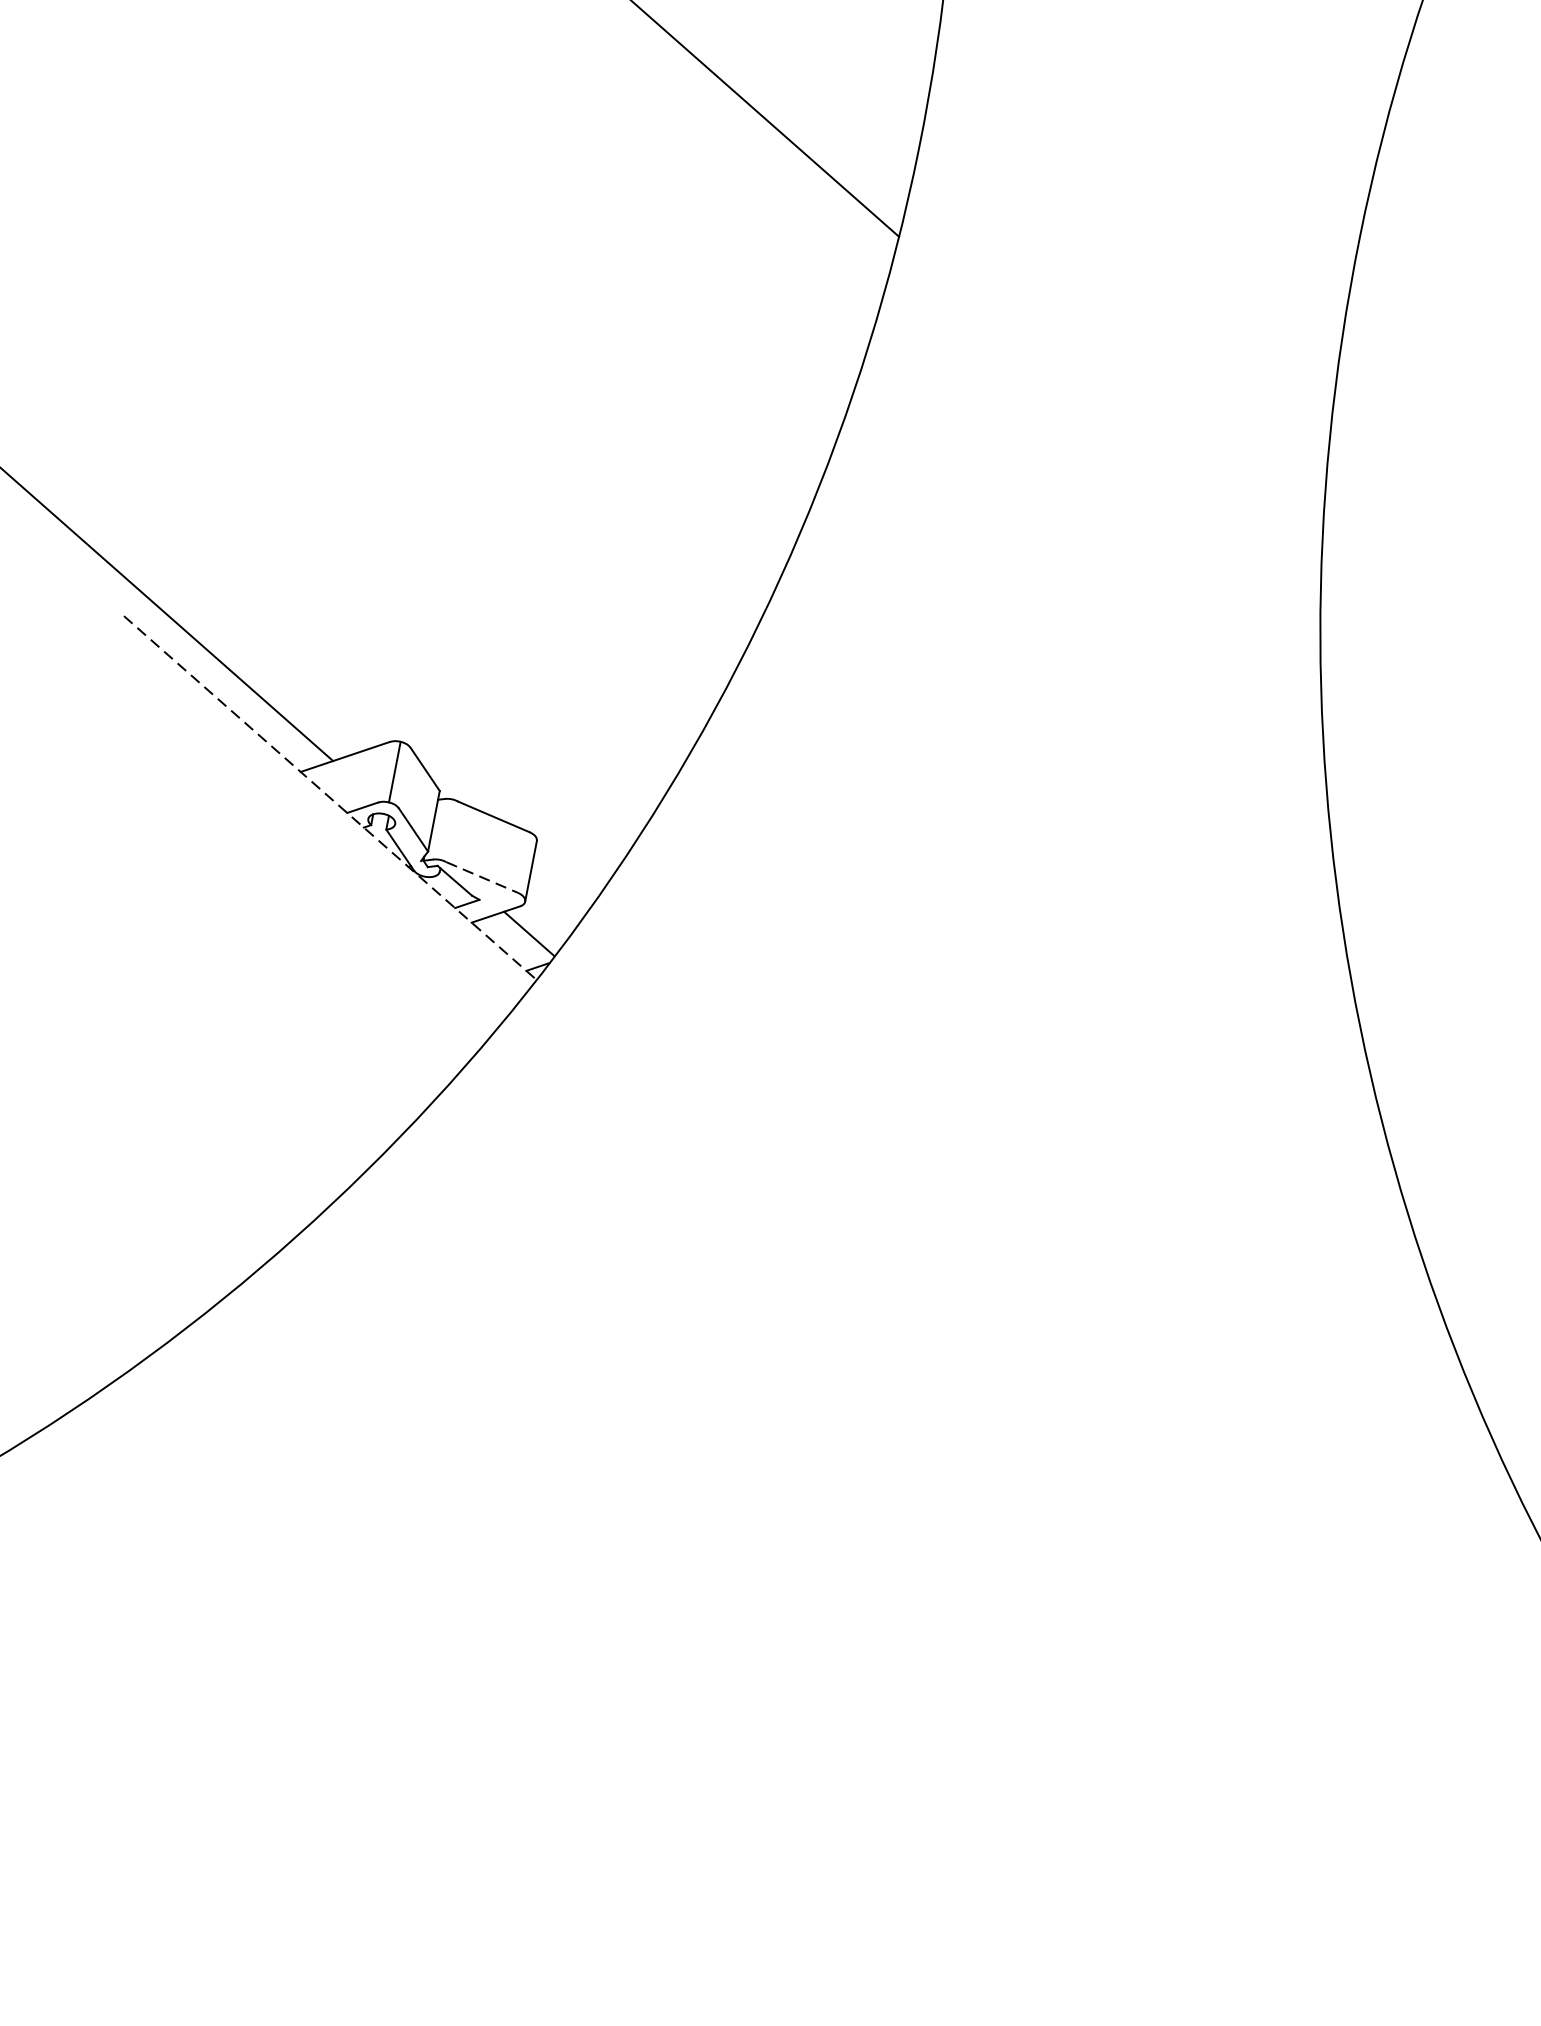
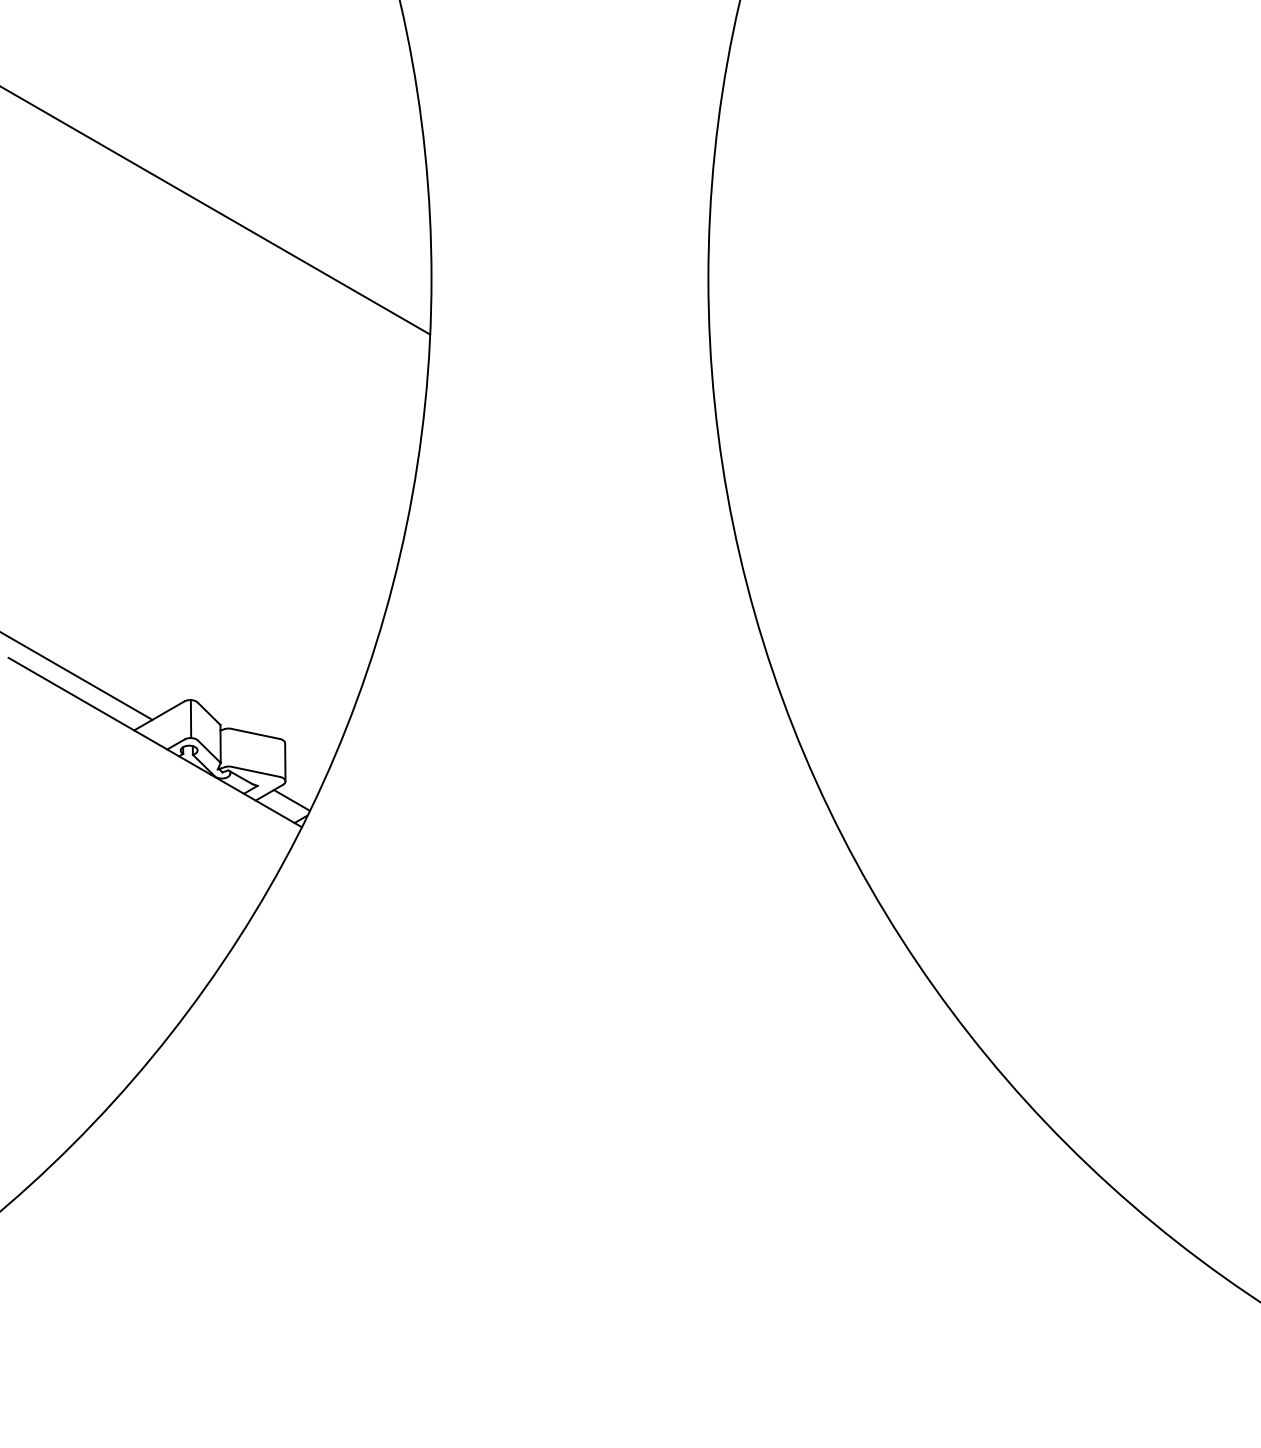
line: (330, 798) -> (155, 742), dashed -> solid
line: (481, 878) -> (256, 772), dashed -> solid

